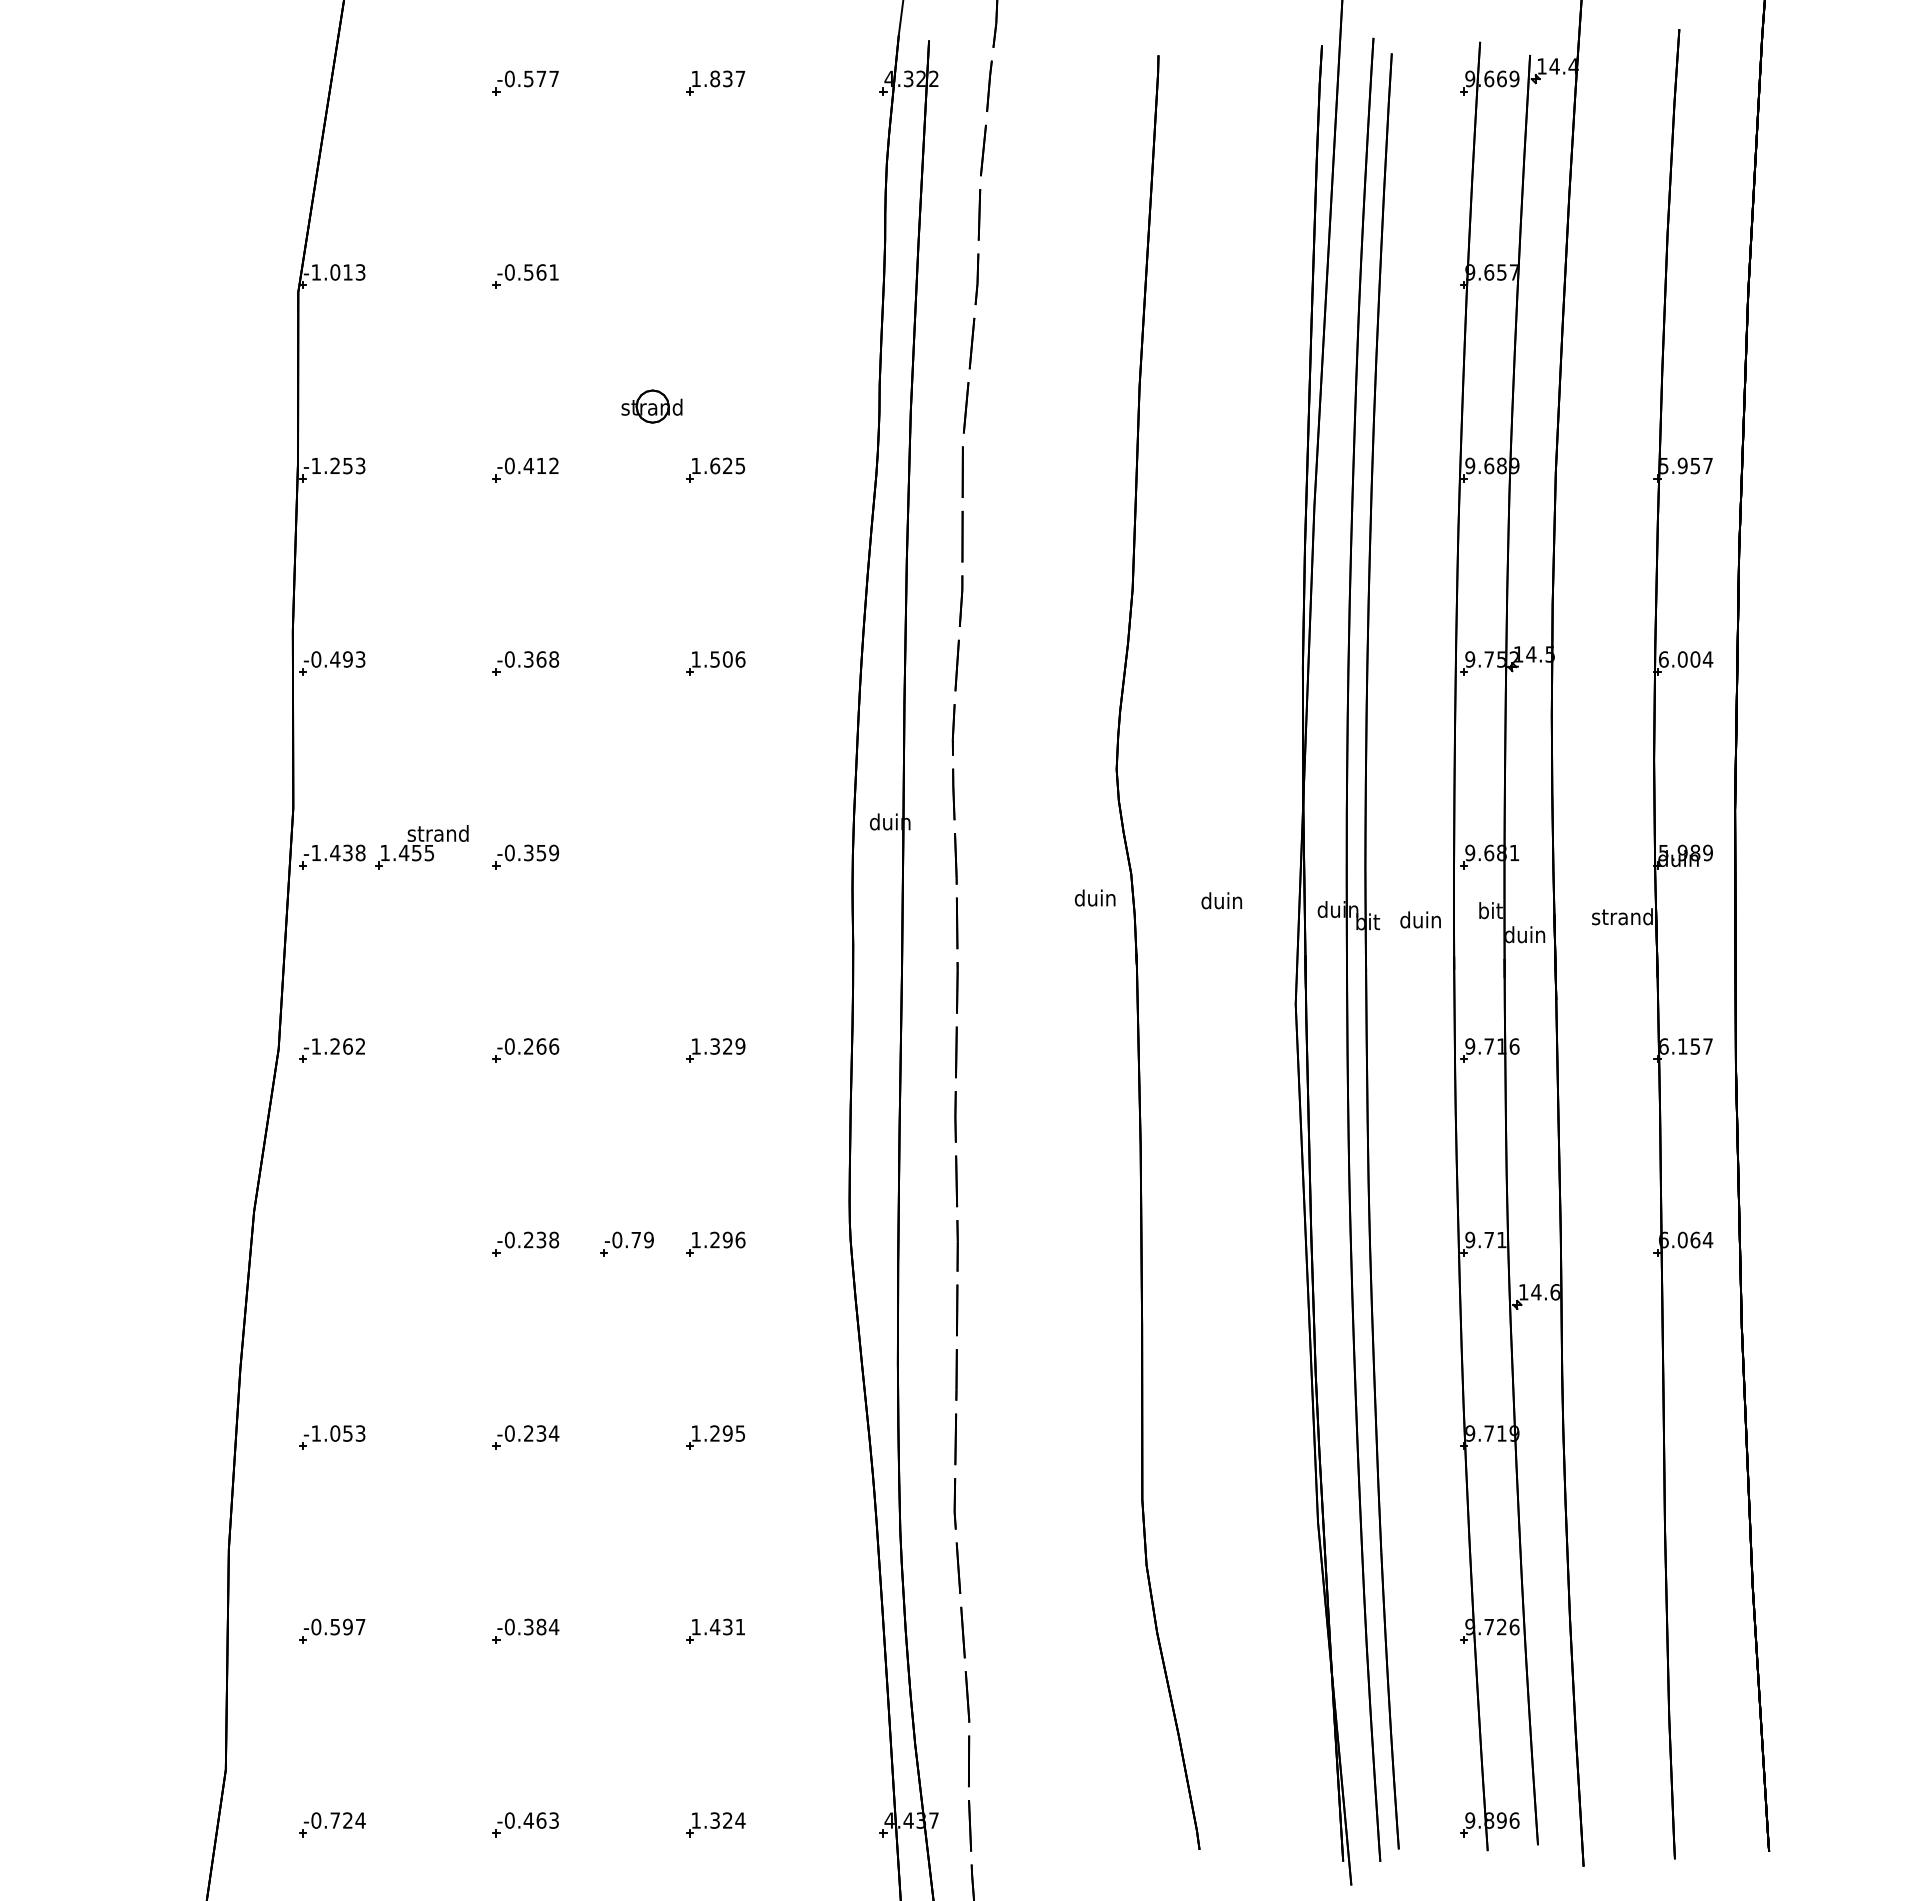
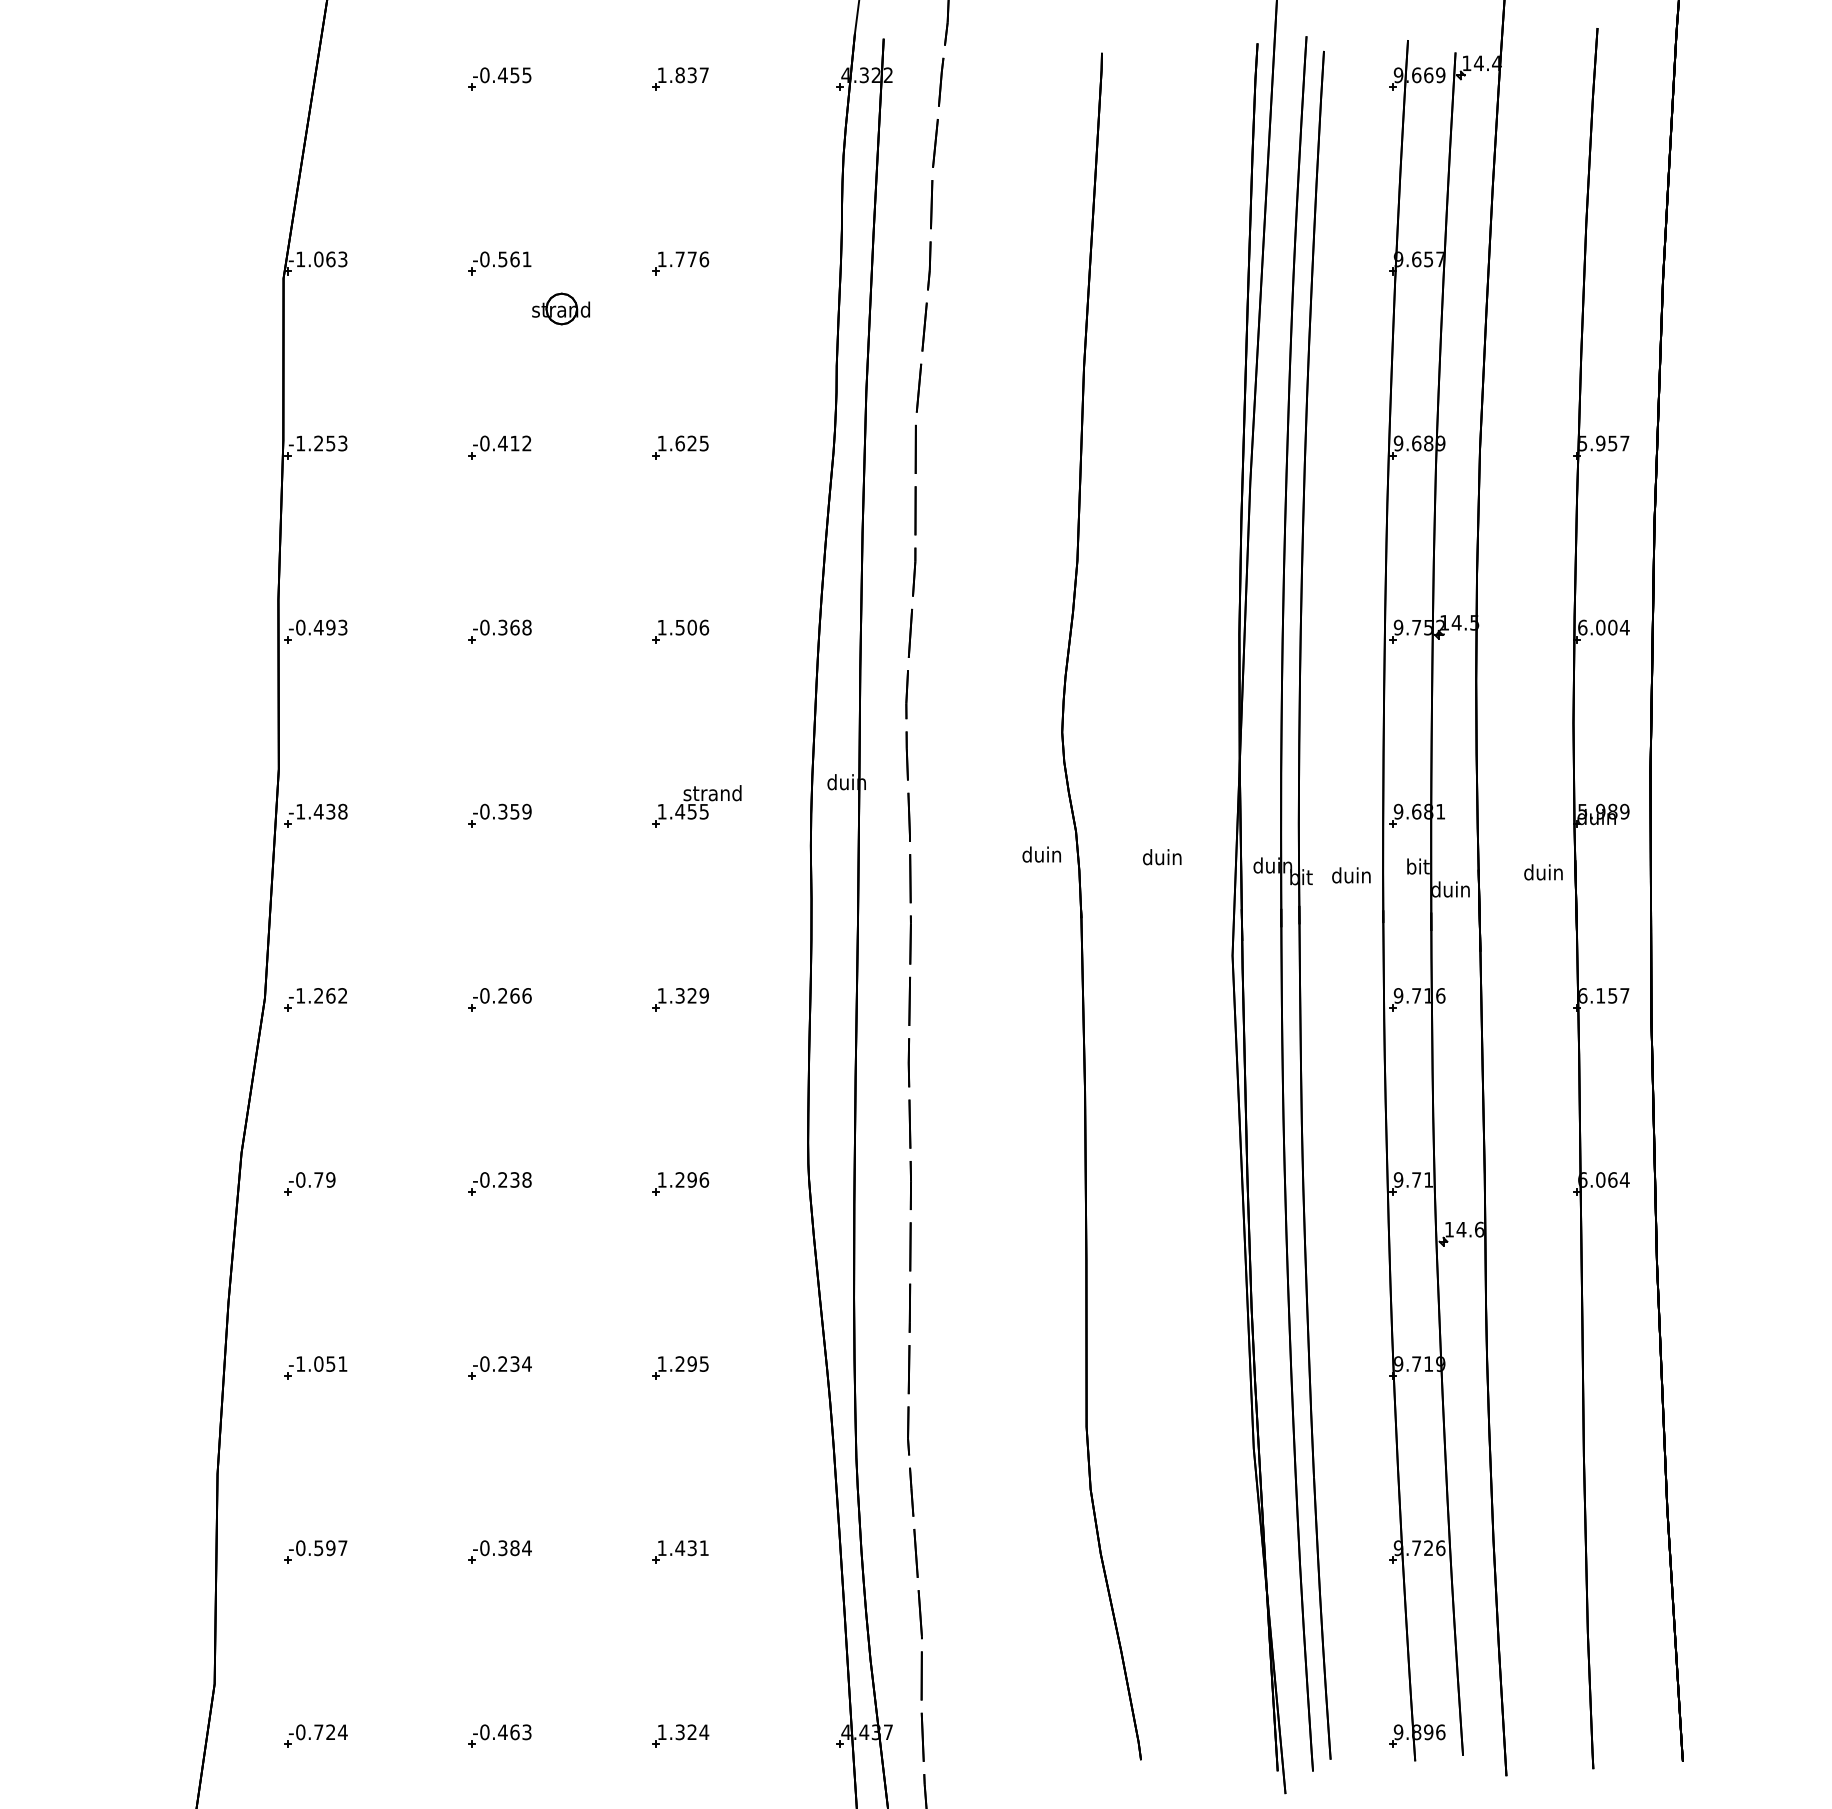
text: (540, 78) -> (514, 74), -0.577 -> -0.455
text: (347, 272) -> (330, 259), -1.013 -> -1.063
part: (715, 276) -> (680, 263), added
part: (651, 406) -> (560, 308), moved
part: (421, 847) -> (696, 806), moved
text: (1622, 916) -> (1543, 872), strand -> duin
part: (626, 1243) -> (309, 1183), moved
text: (360, 1433) -> (342, 1364), -1.053 -> -1.051

